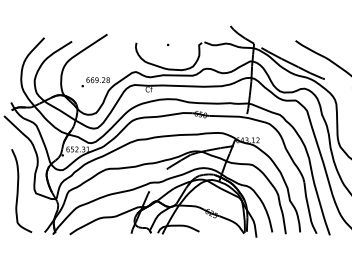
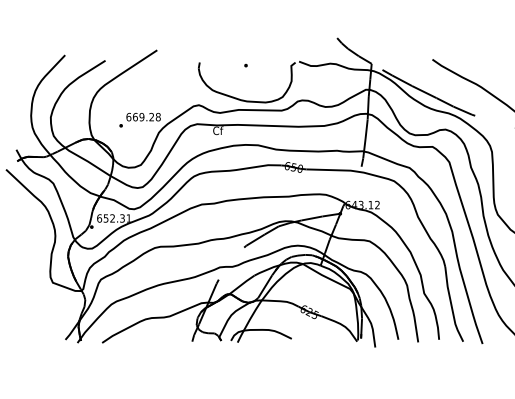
curve: (18, 191) -> (27, 279), removed

